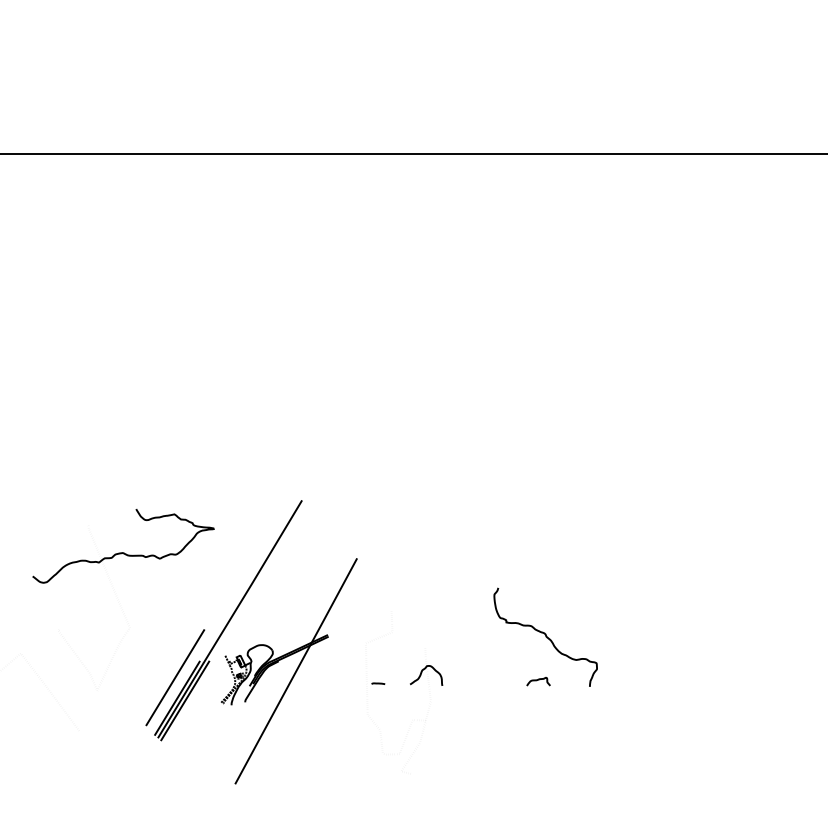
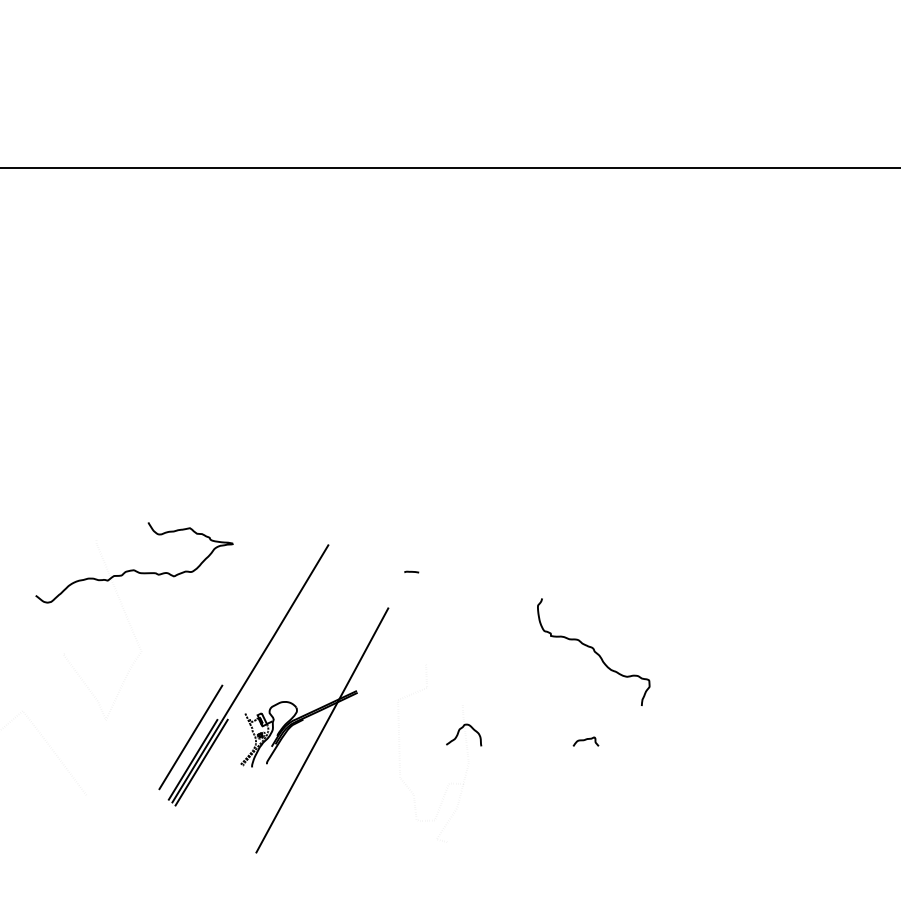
part: (123, 546) -> (134, 563), moved
curve: (545, 636) -> (593, 651), moved
line: (378, 683) -> (411, 571), moved

